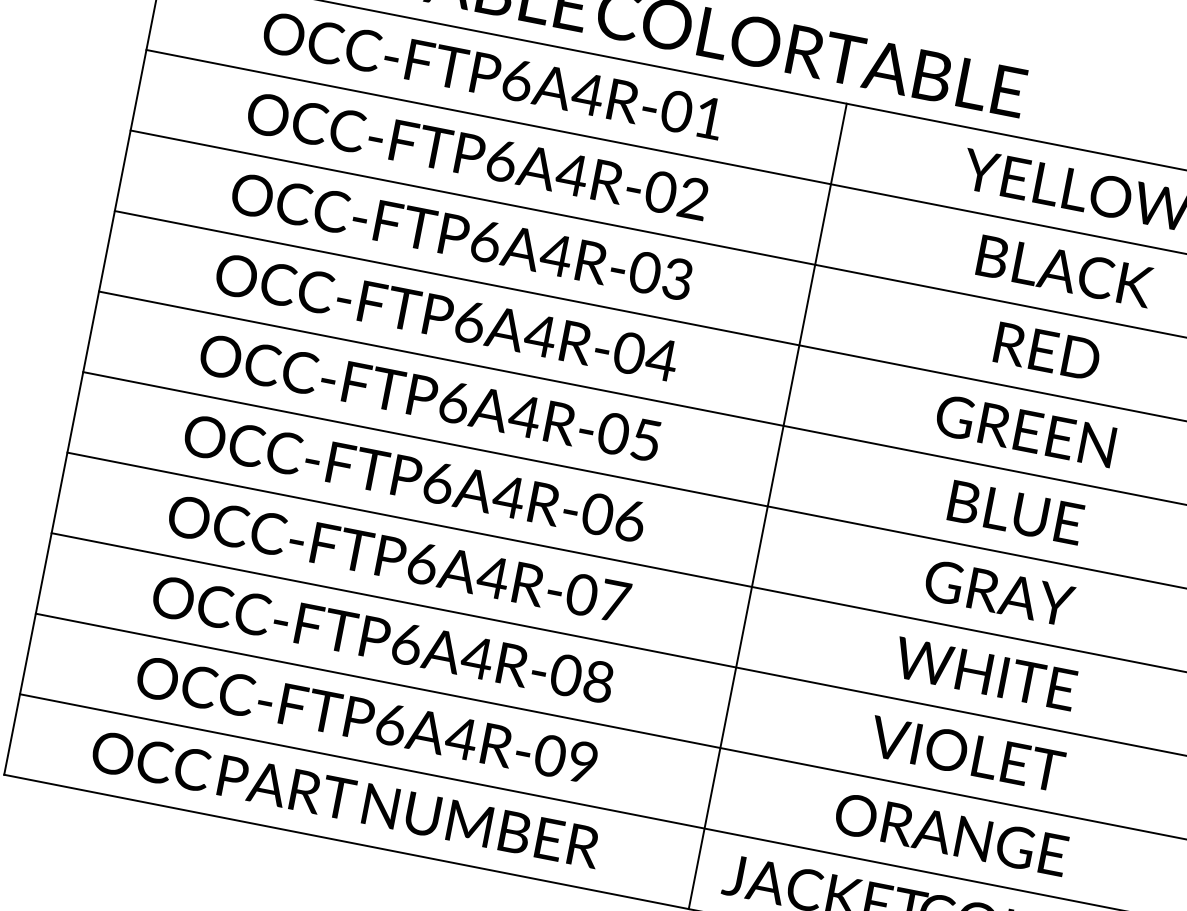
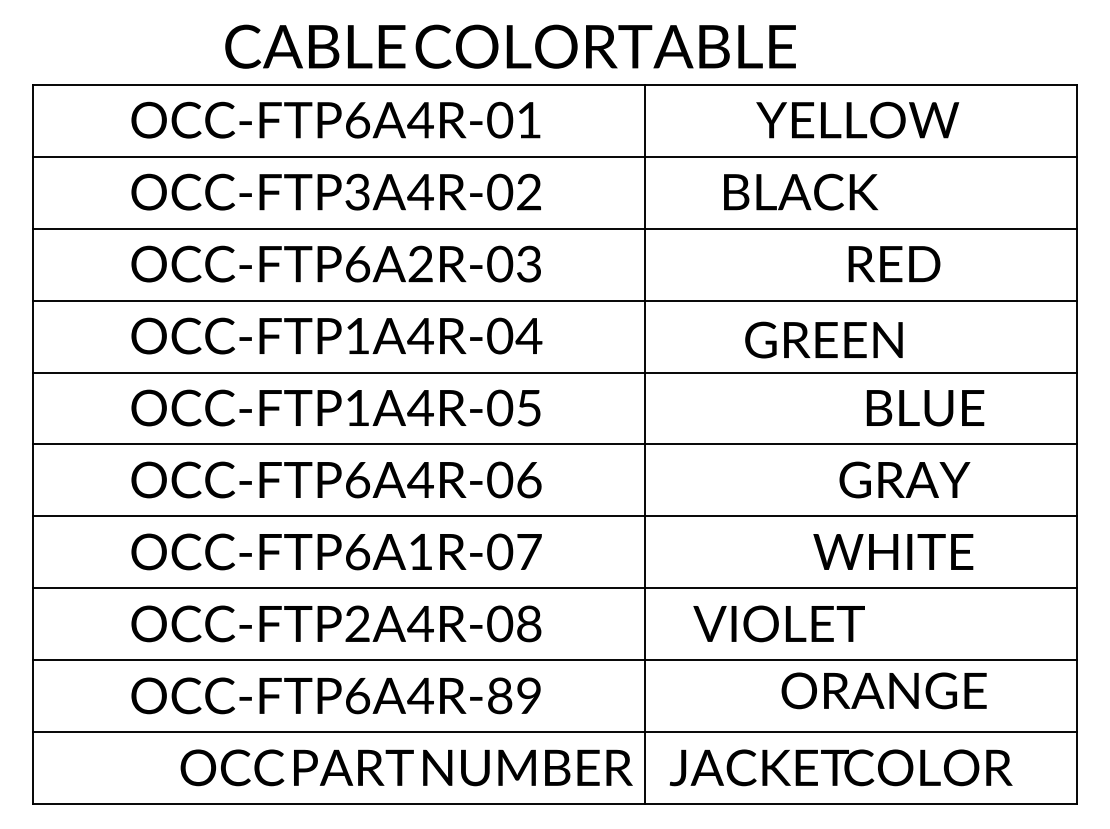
text: (501, 160) -> (357, 191), OCC-FTP6A4R-02 -> OCC-FTP3A4R-02
text: (556, 254) -> (420, 263), OCC-FTP6A4R-03 -> OCC-FTP6A2R-03
text: (1064, 270) -> (800, 191), moved
text: (470, 322) -> (358, 336), OCC-FTP6A4R-04 -> OCC-FTP1A4R-04
text: (1047, 352) -> (894, 264), moved
text: (455, 403) -> (358, 408), OCC-FTP6A4R-05 -> OCC-FTP1A4R-05
text: (1025, 430) -> (823, 339), moved
text: (1015, 513) -> (925, 408), moved
text: (493, 576) -> (420, 551), OCC-FTP6A4R-07 -> OCC-FTP6A1R-07
text: (999, 592) -> (904, 479), moved
text: (406, 643) -> (357, 623), OCC-FTP6A4R-08 -> OCC-FTP2A4R-08
text: (985, 673) -> (893, 551), moved
text: (966, 753) -> (778, 623), moved
text: (550, 756) -> (500, 696), OCC-FTP6A4R-09 -> OCC-FTP6A4R-89
text: (346, 799) -> (406, 767), moved
text: (950, 833) -> (883, 690), moved

